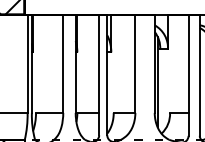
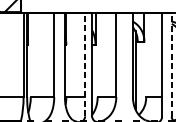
line: (99, 74) -> (85, 64), solid -> dashed
line: (199, 75) -> (171, 64), solid -> dashed

